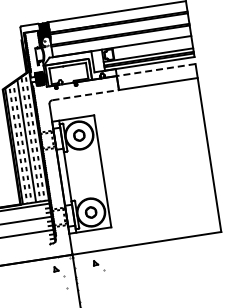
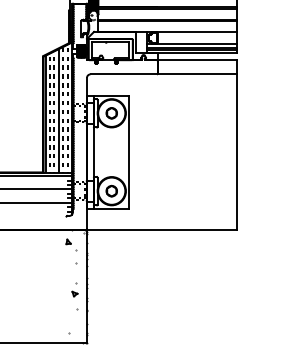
line: (156, 70) -> (197, 60), dashed -> solid
line: (86, 95) -> (124, 74), dashed -> solid
part: (98, 265) -> (111, 244), removed

